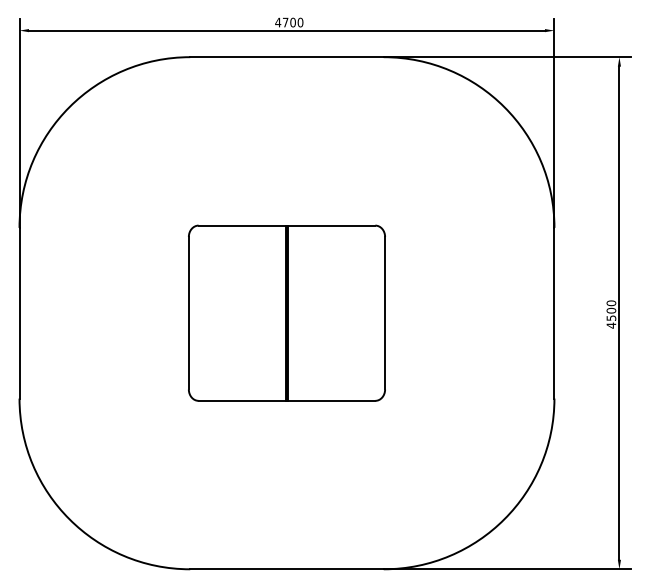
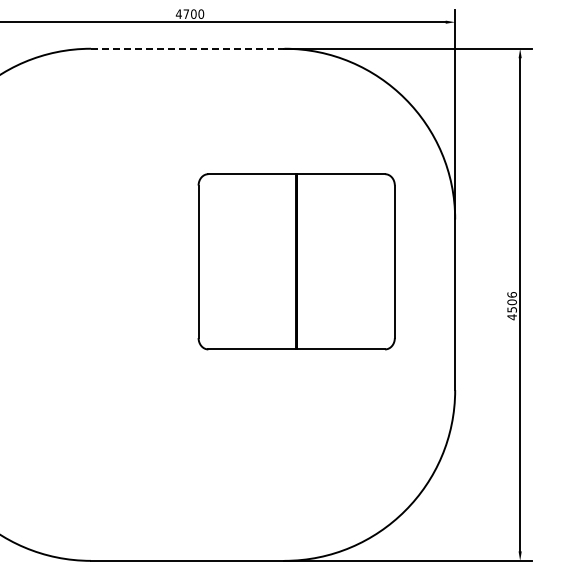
line: (286, 57) -> (187, 49), solid -> dashed
text: (610, 302) -> (511, 294), 4500 -> 4506
part: (286, 312) -> (296, 261), moved

